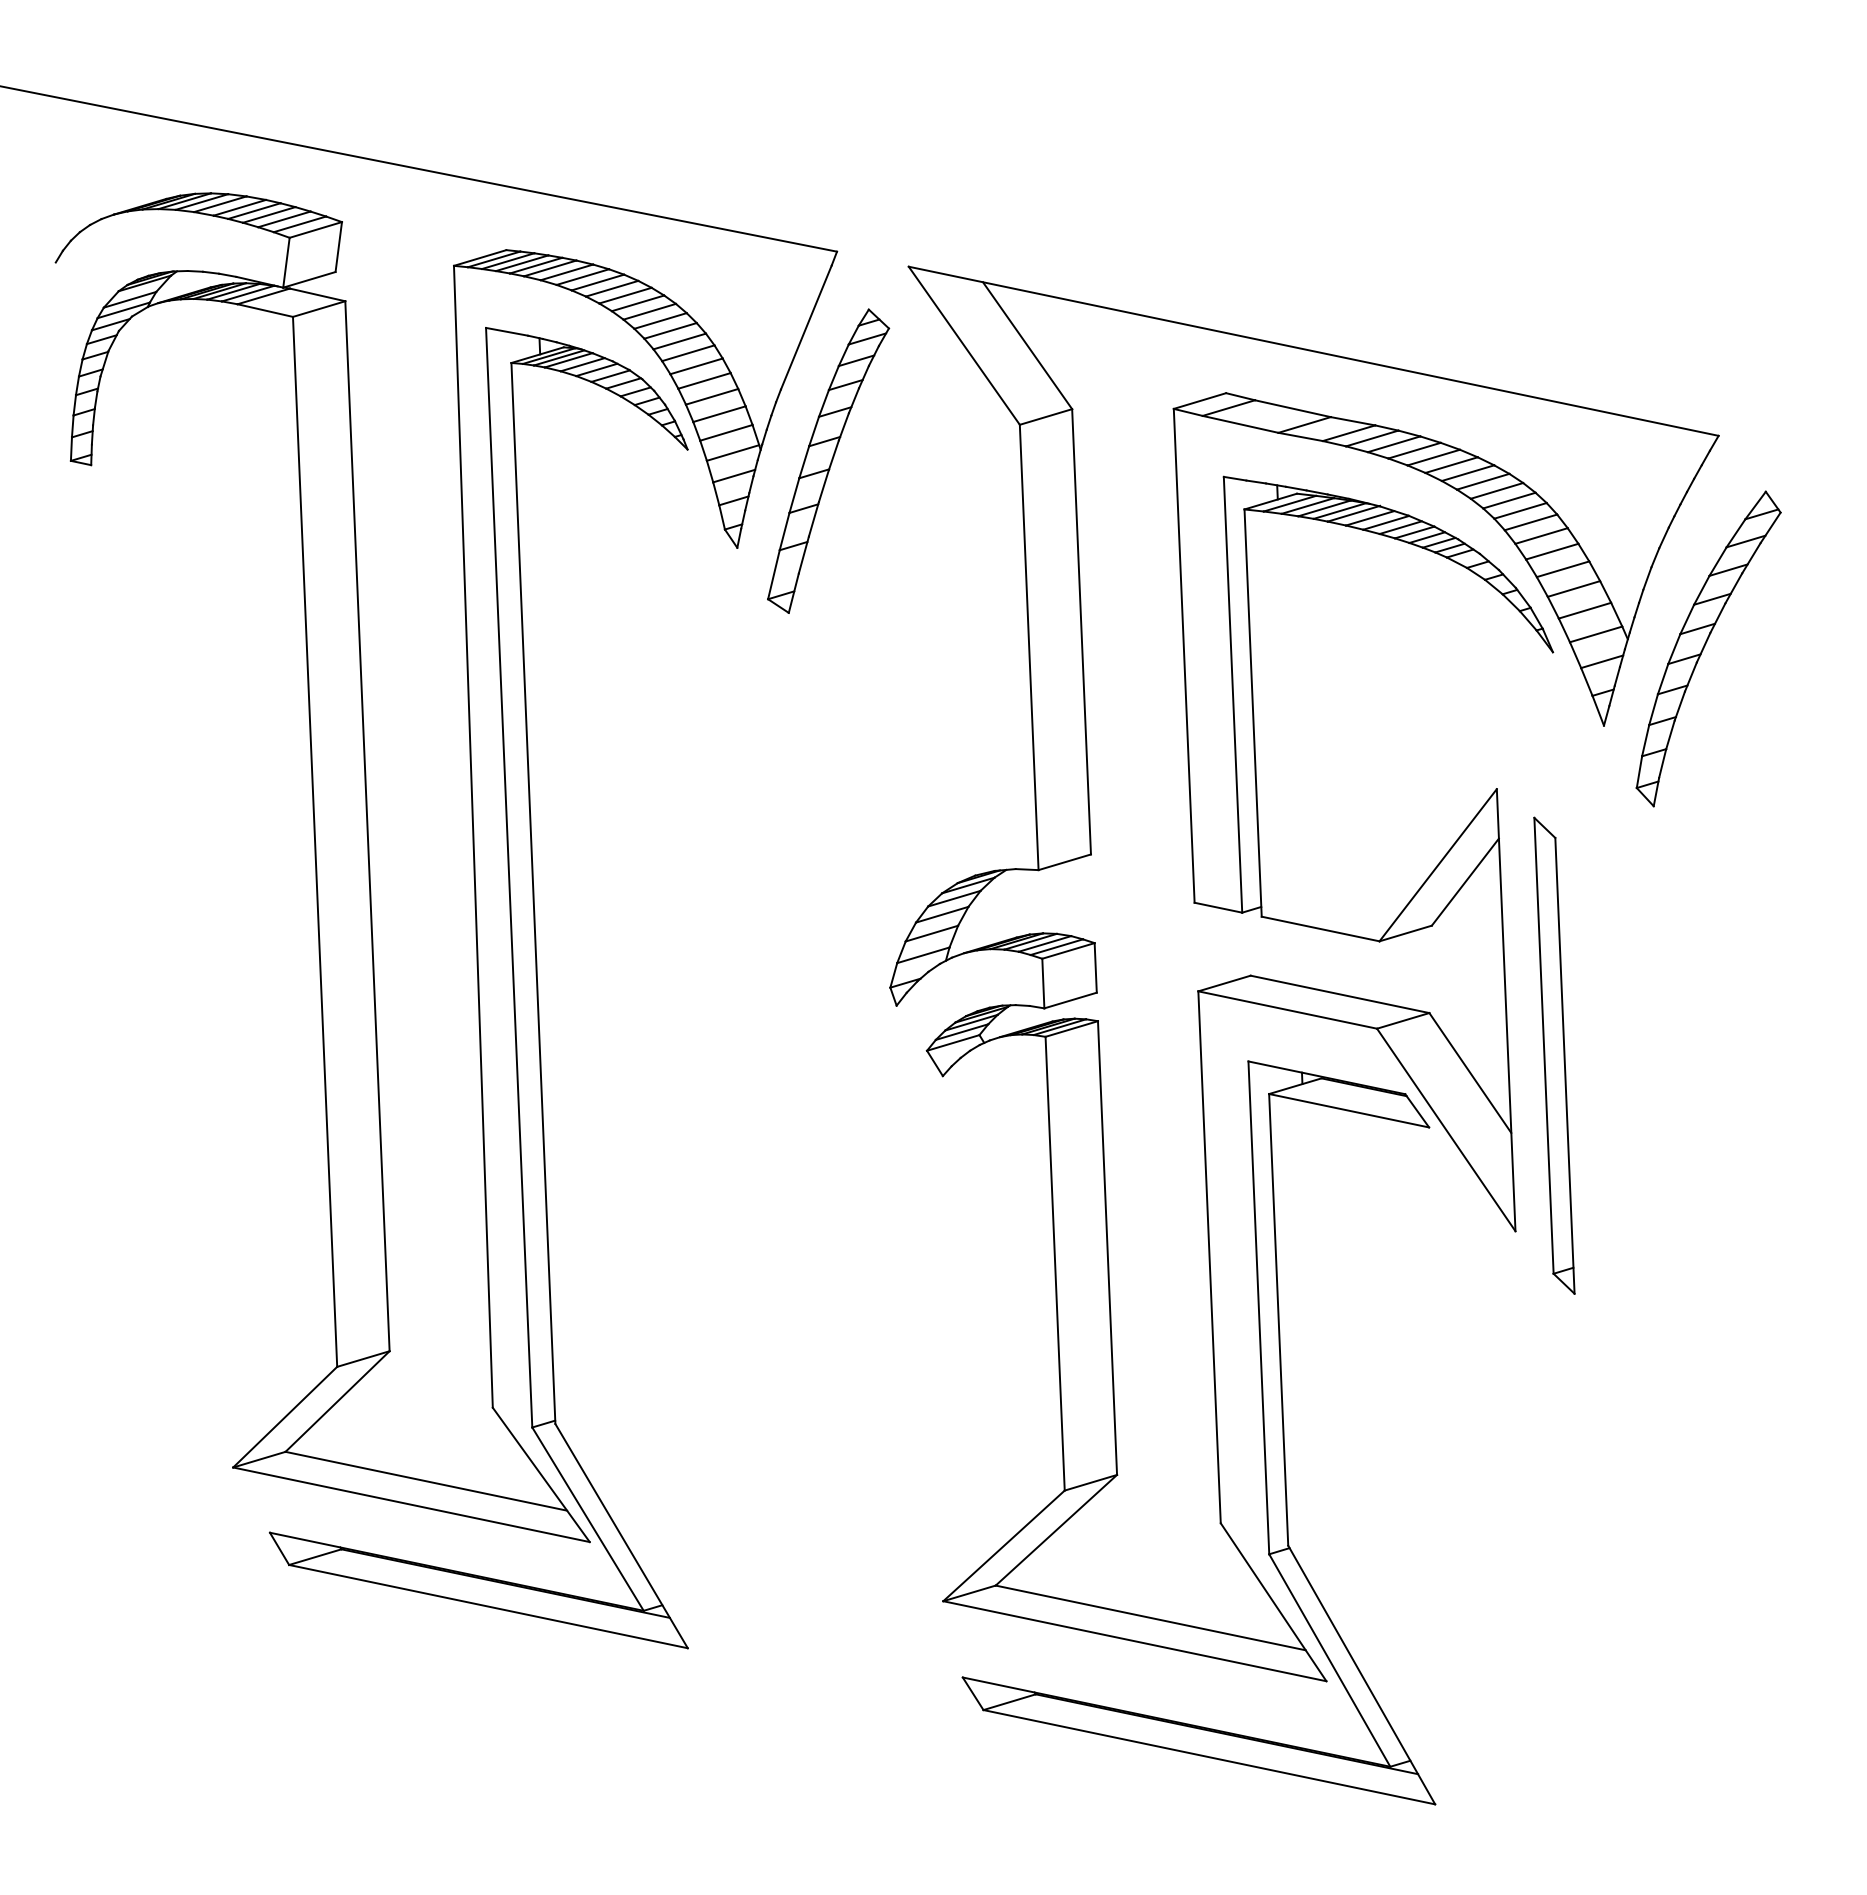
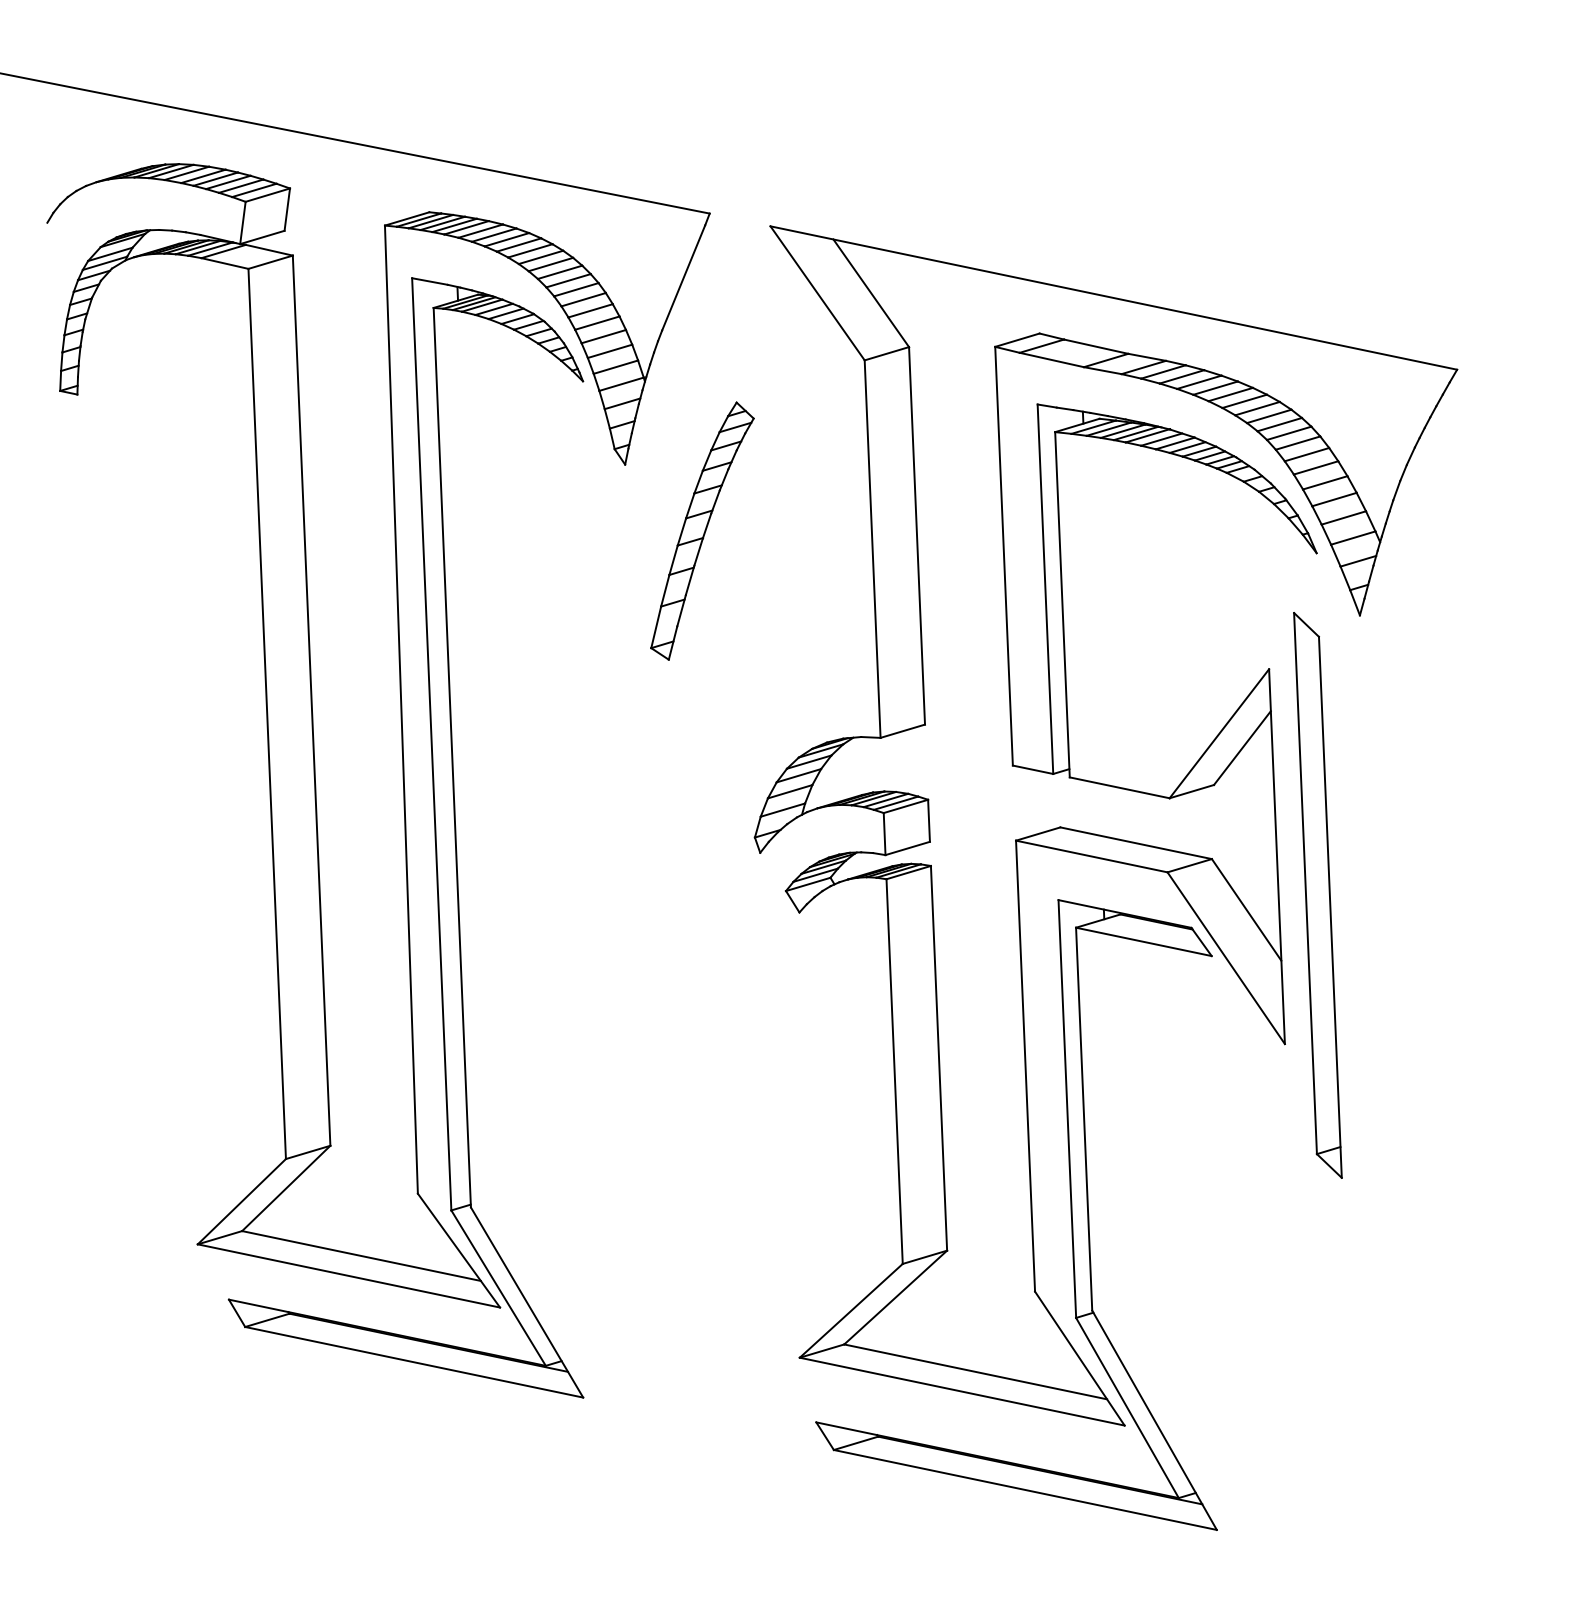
part: (828, 460) -> (702, 530), moved
part: (1708, 648) -> (1448, 550), removed
part: (1554, 1055) -> (1317, 895), size x1.4

